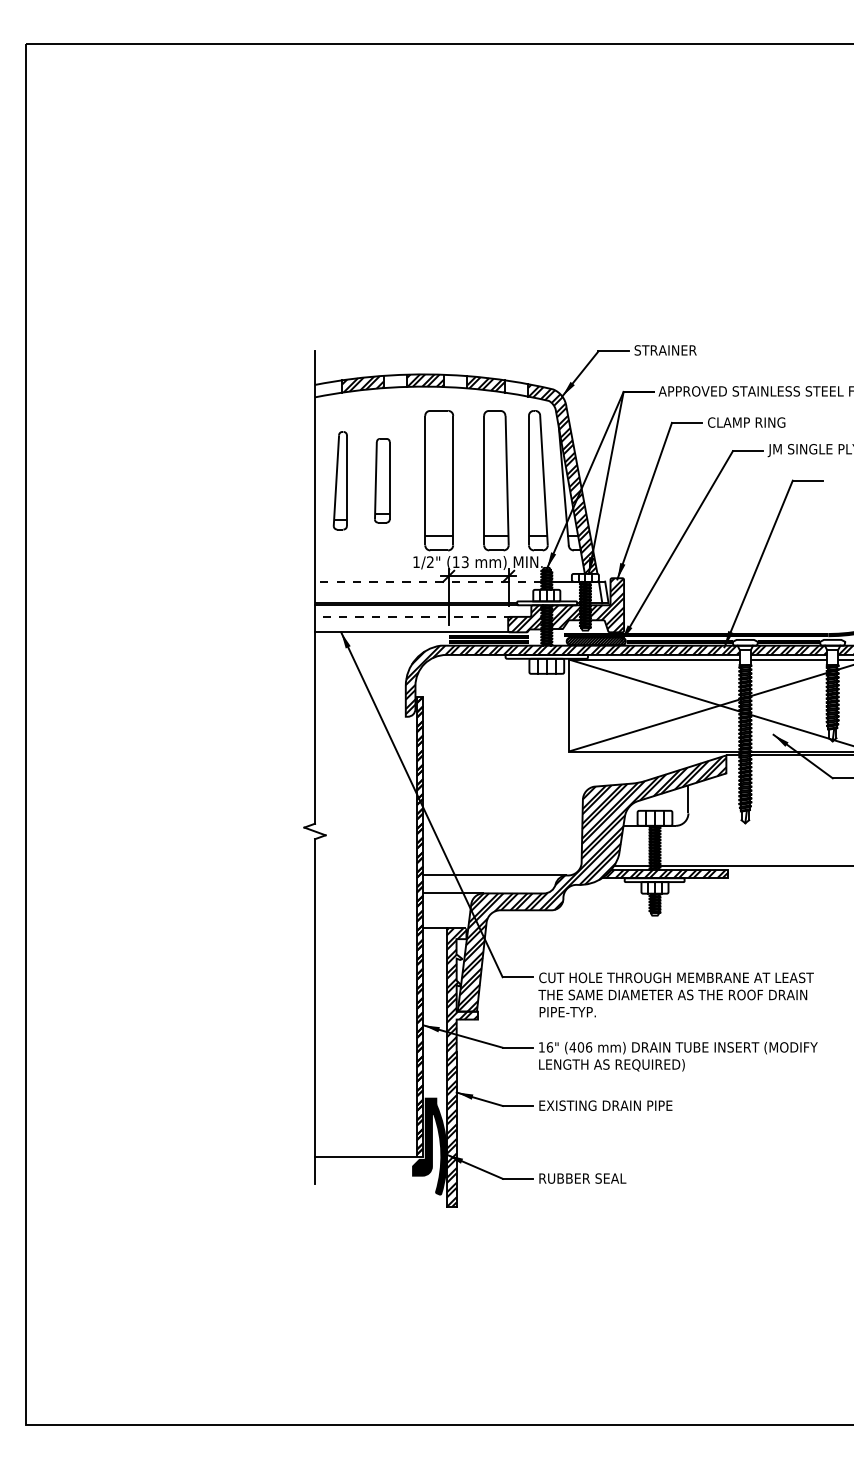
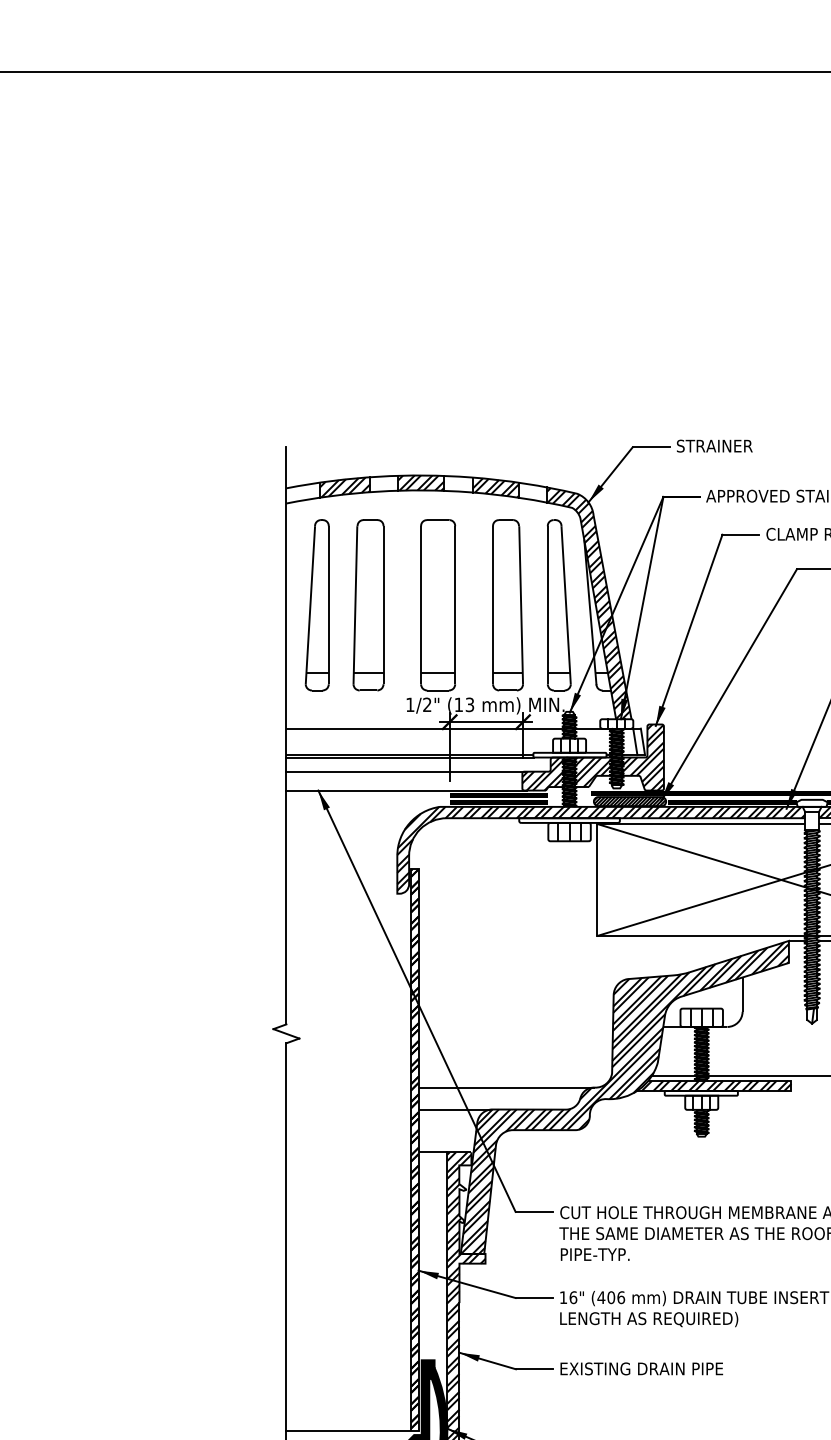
part: (340, 480) -> (317, 605), size x1.43
part: (382, 480) -> (368, 605), size x1.67
line: (428, 581) -> (425, 728), dashed -> solid
line: (413, 616) -> (406, 771), dashed -> solid

